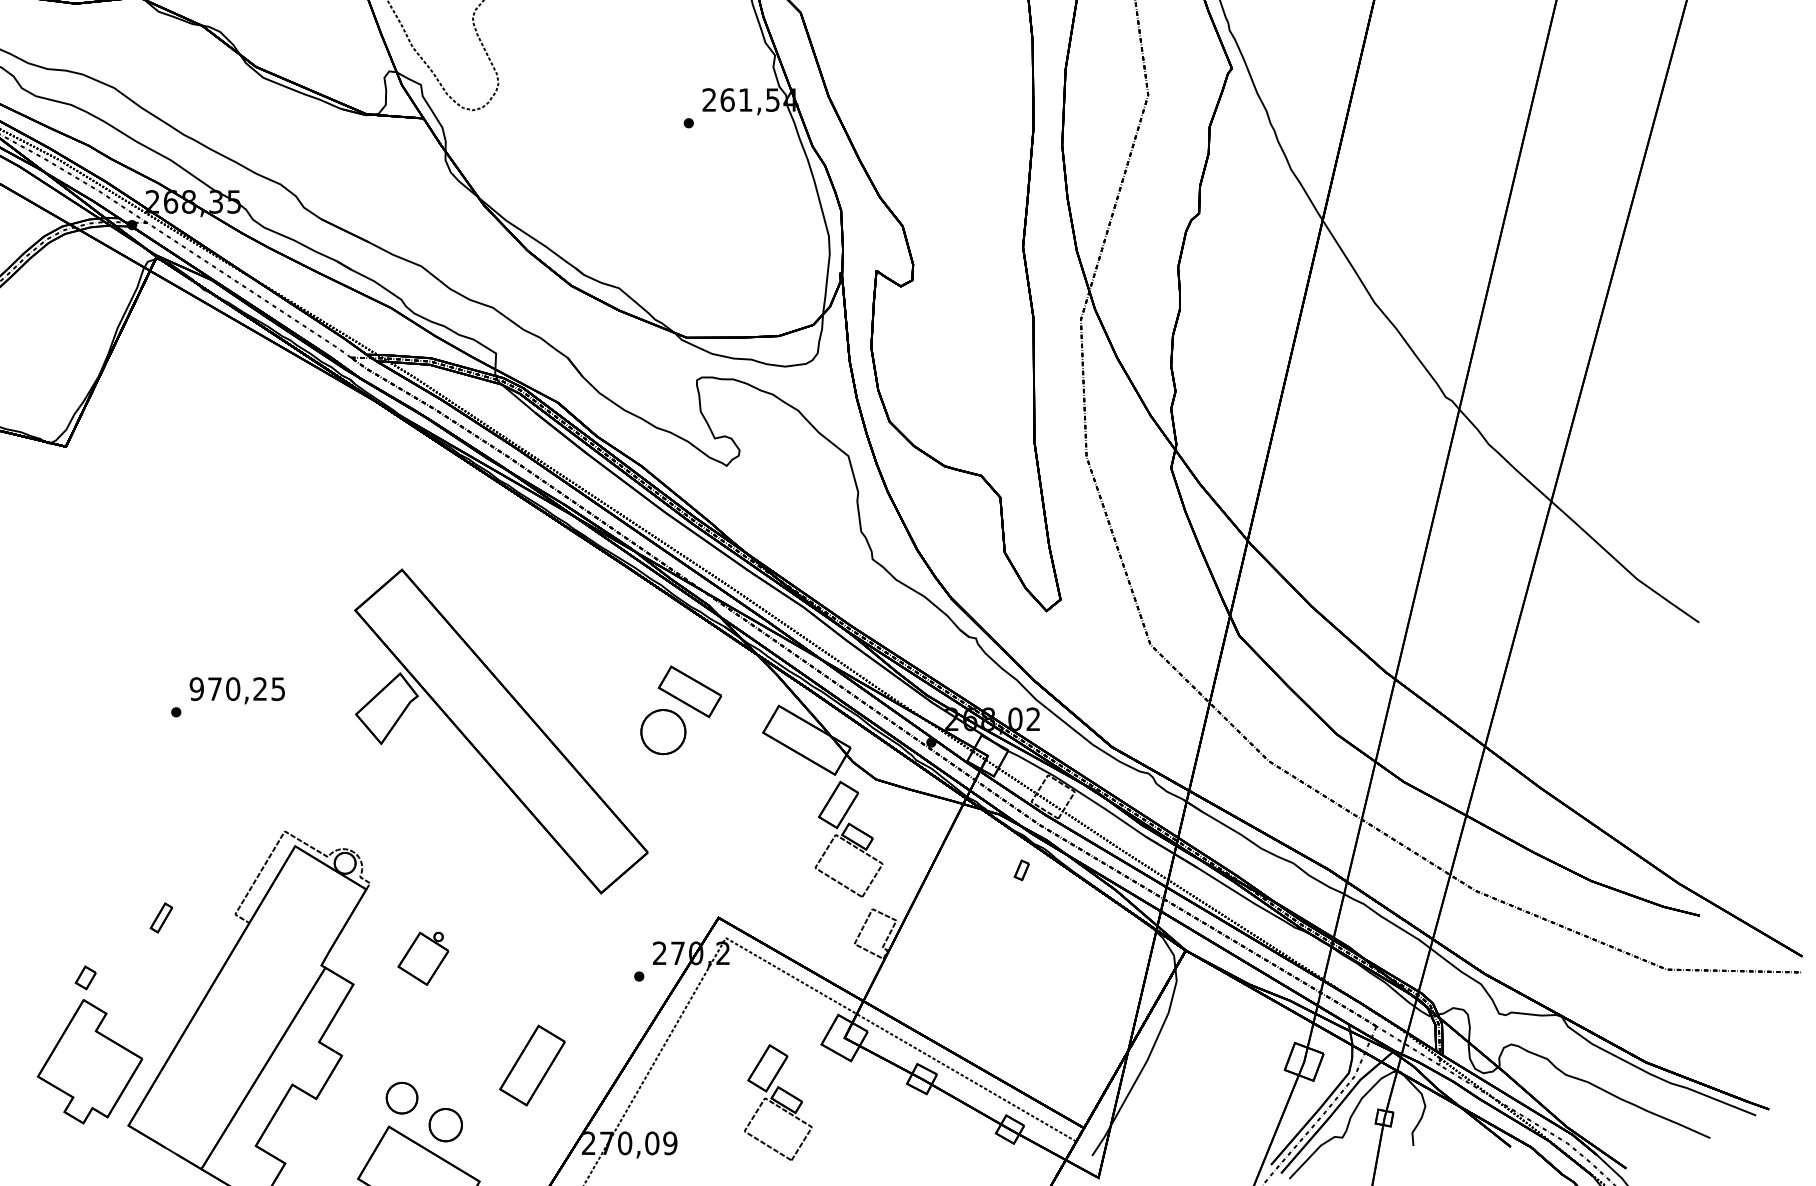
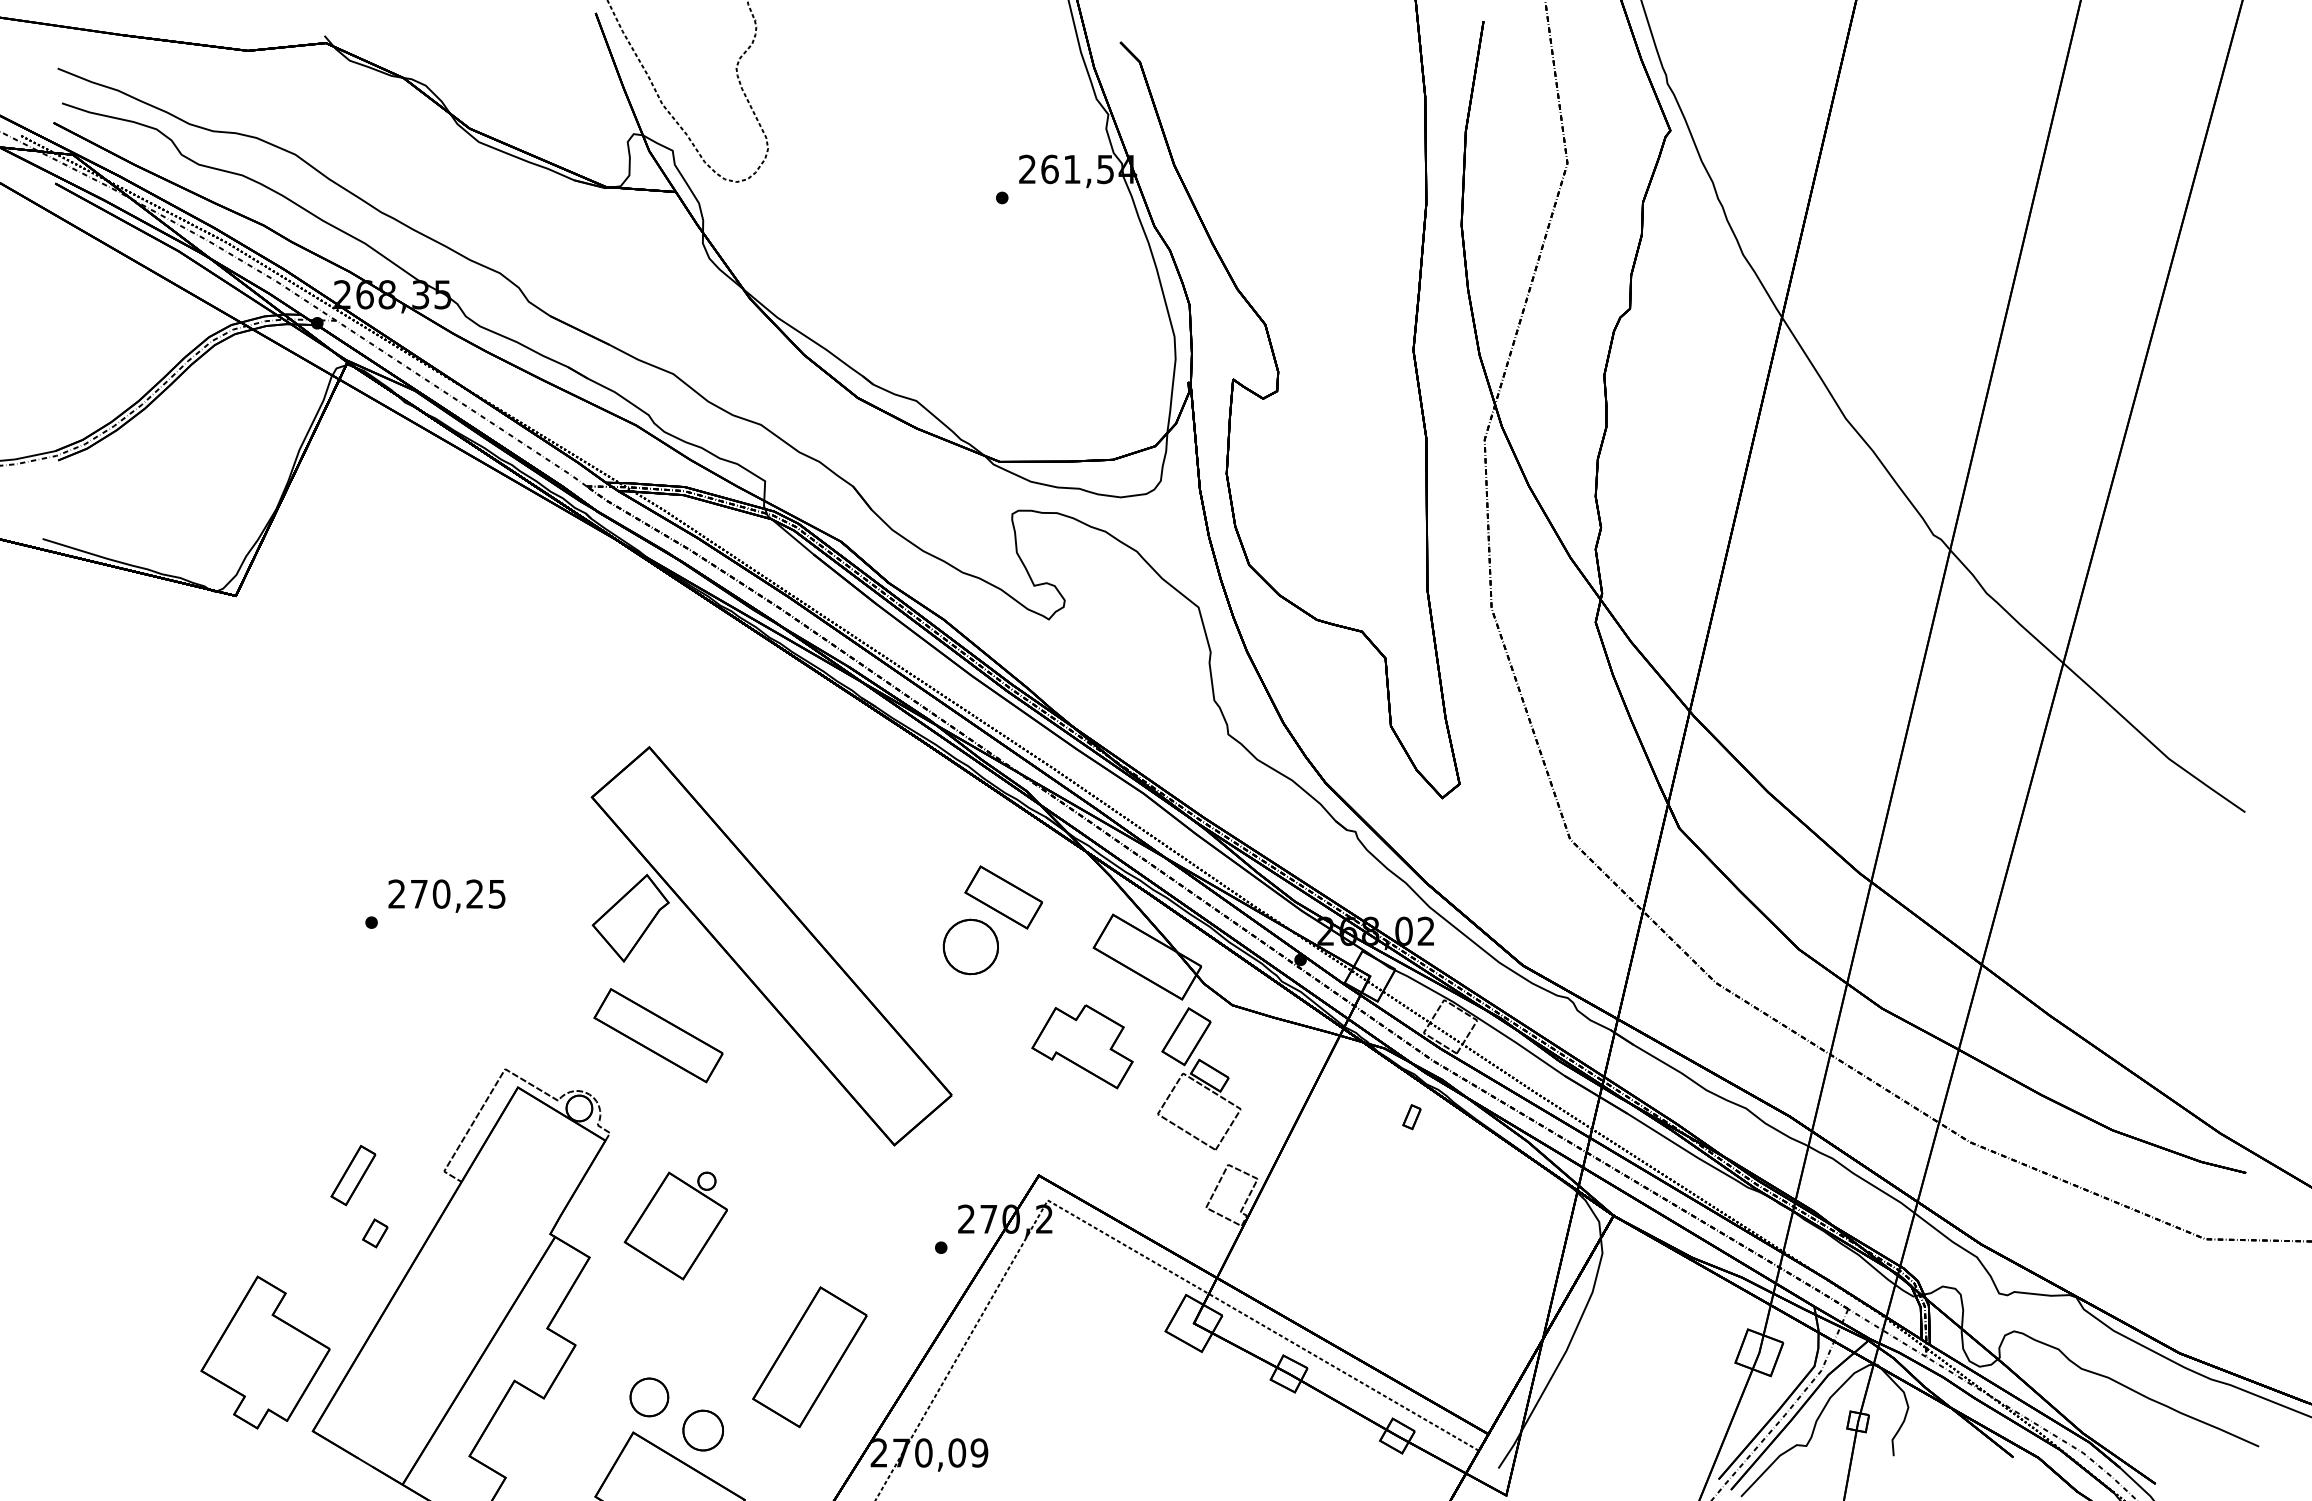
text: (196, 688) -> (396, 893), 970,25 -> 270,25
part: (409, 804) -> (658, 1035), added
part: (754, 812) -> (1082, 1046), added
part: (161, 917) -> (353, 1175), size x1.67
part: (423, 958) -> (675, 1225), size x1.67
part: (85, 977) -> (375, 1233), moved
part: (532, 1065) -> (809, 1357), size x1.43
part: (778, 1102) -> (1112, 1402), removed

